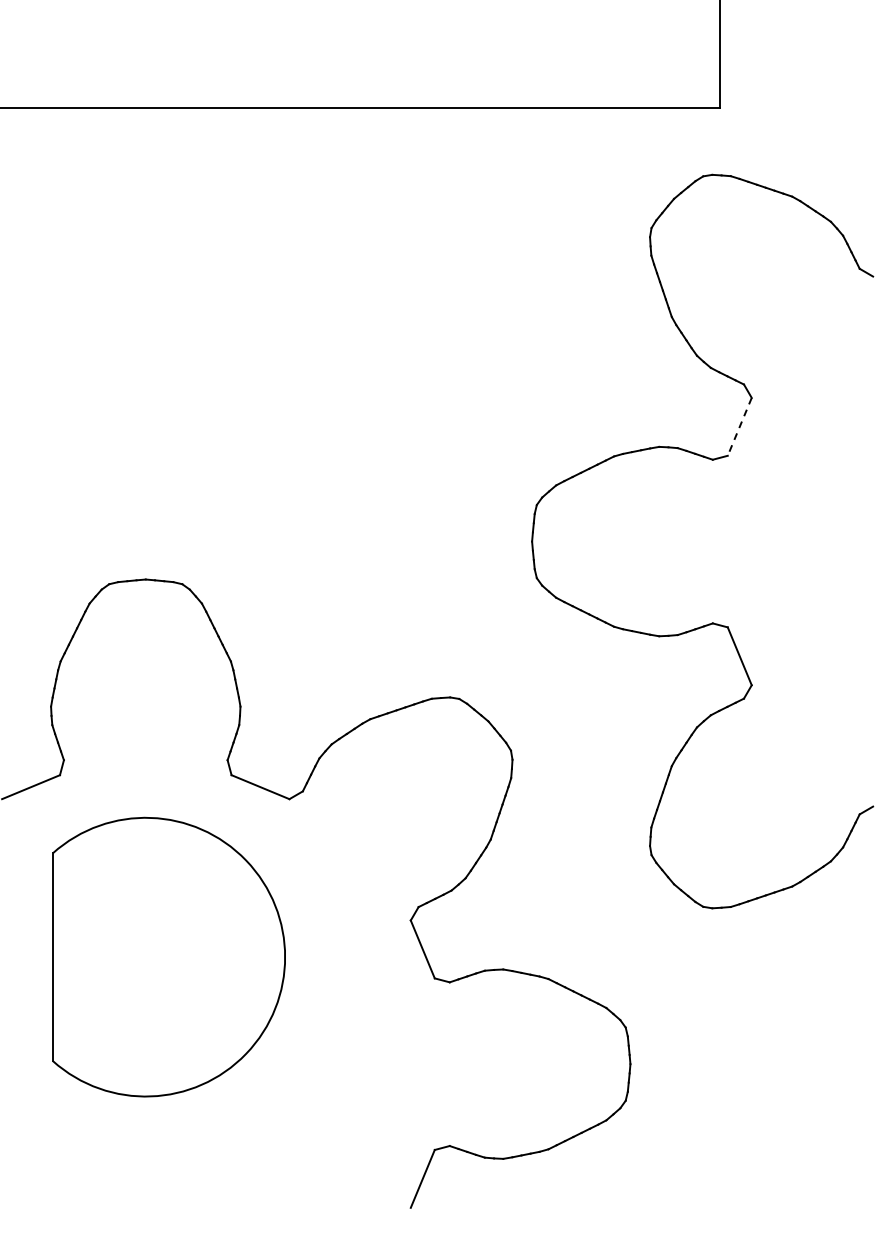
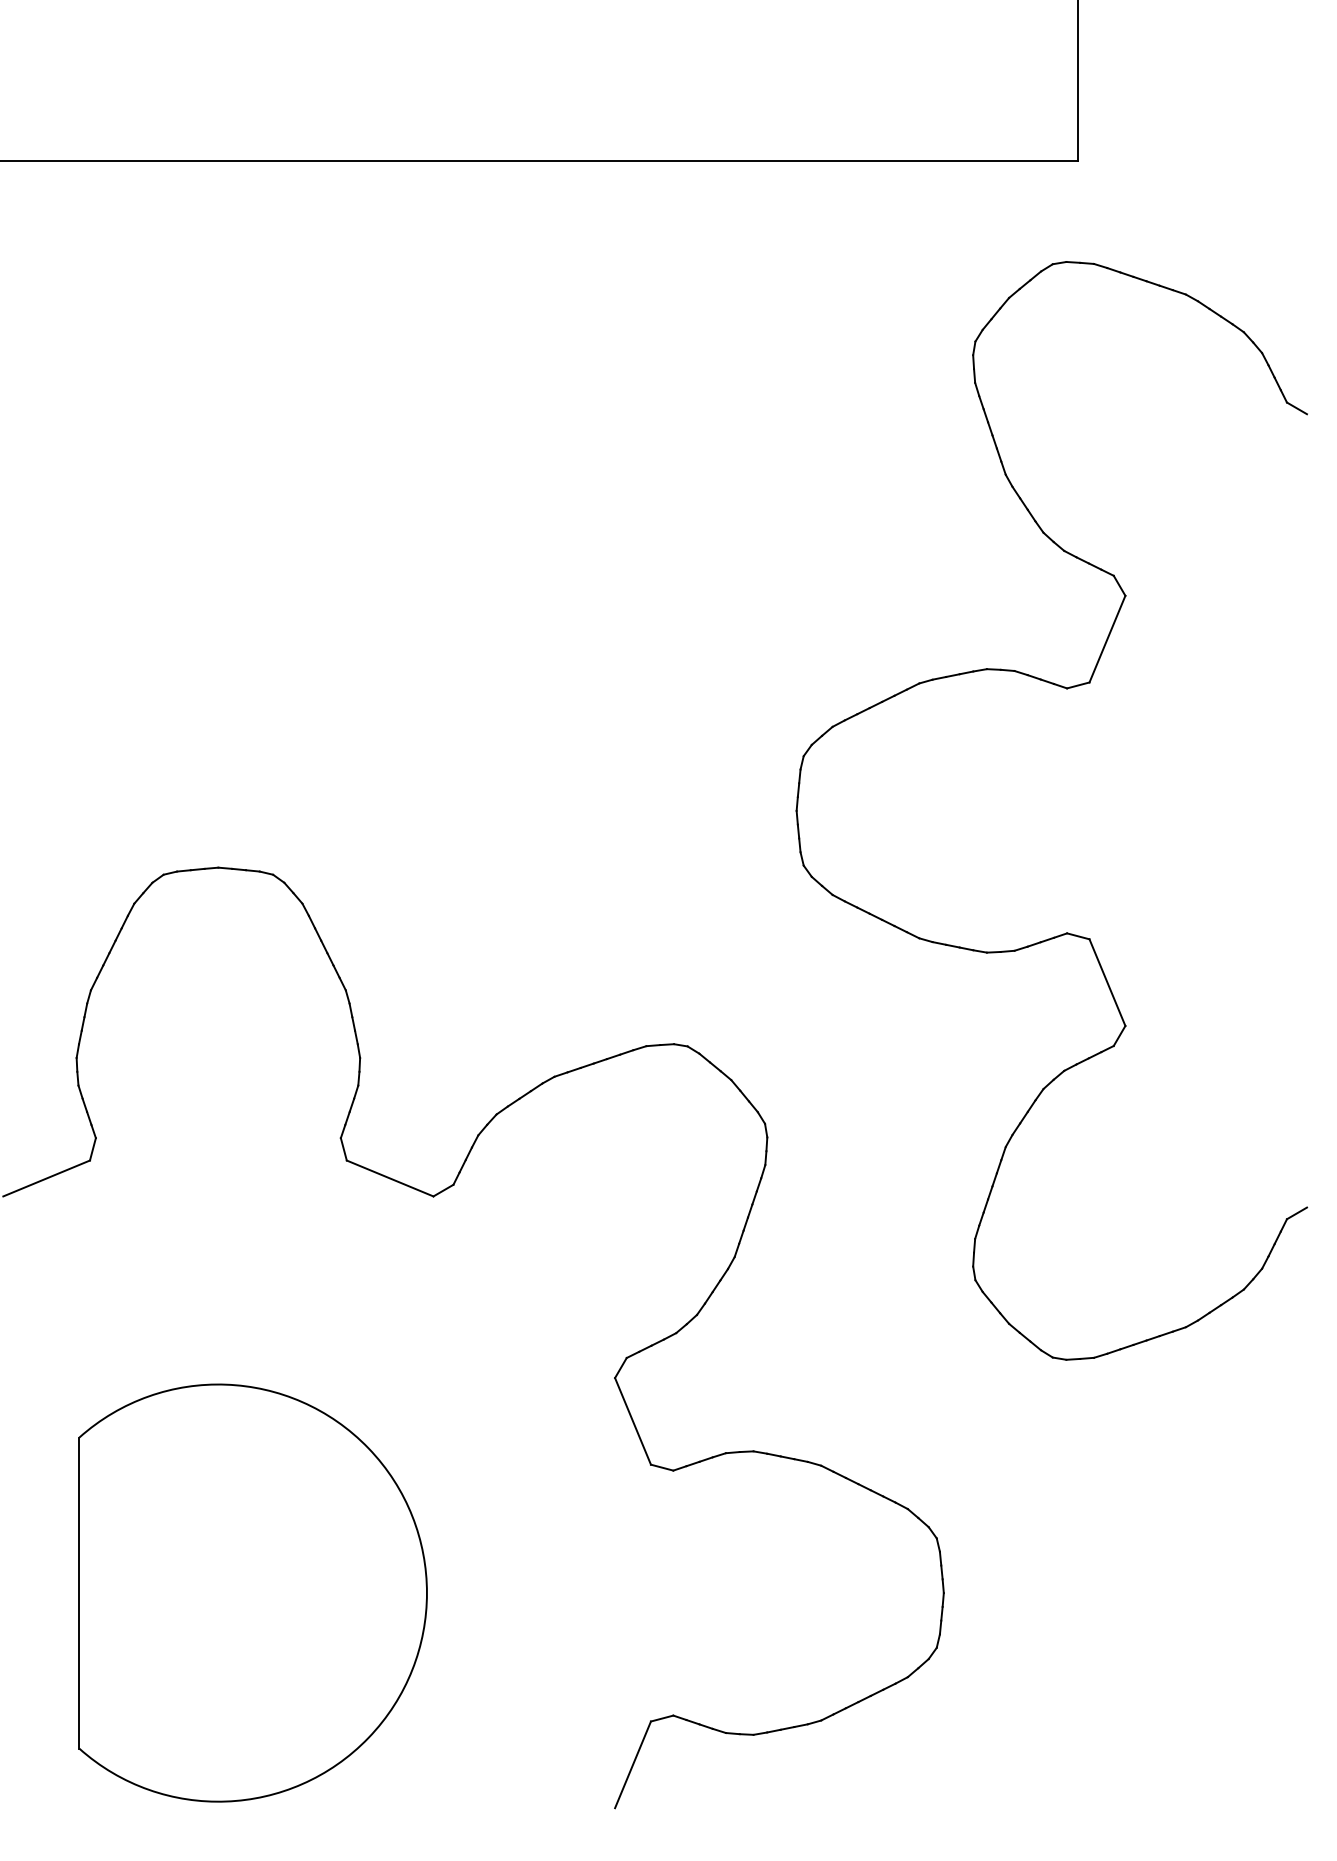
line: (739, 427) -> (1107, 640), dashed -> solid
part: (168, 956) -> (252, 1592), moved

